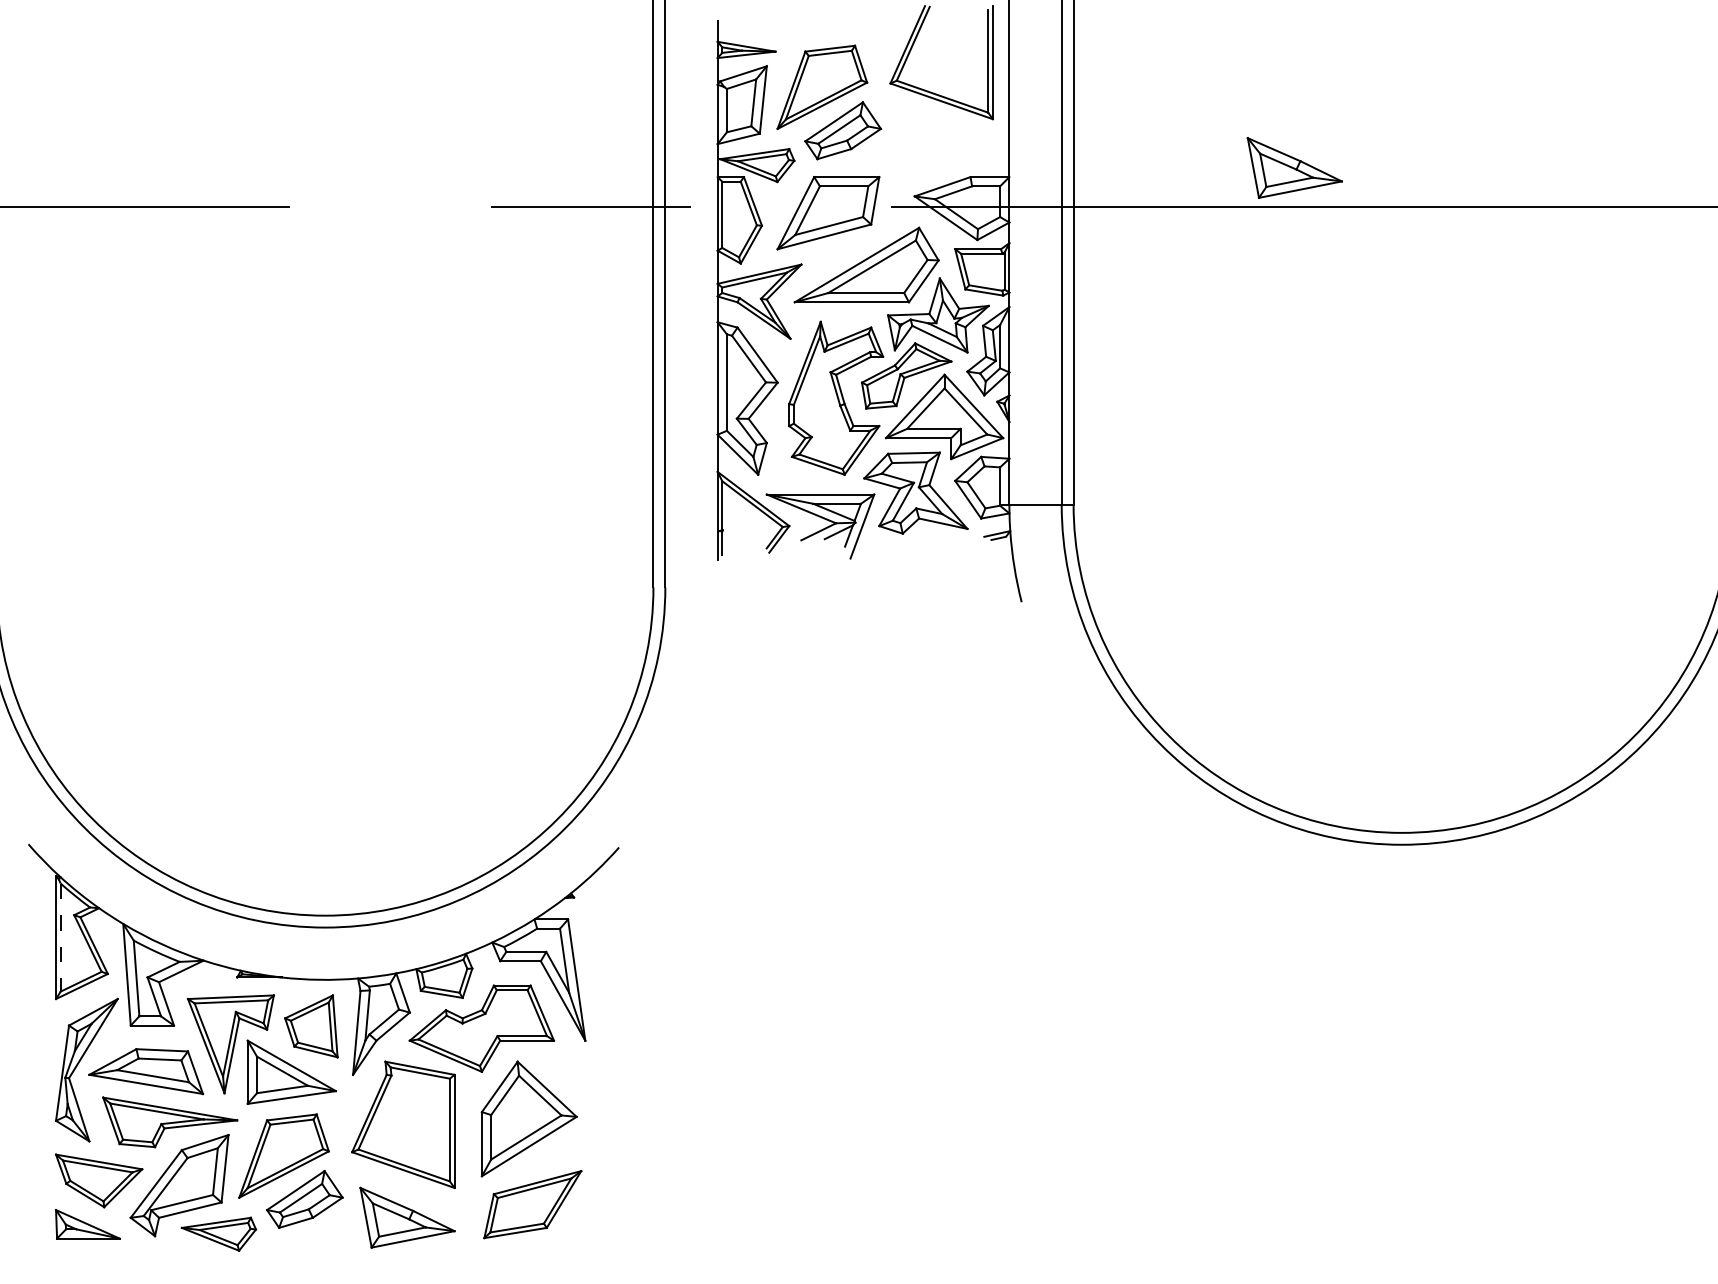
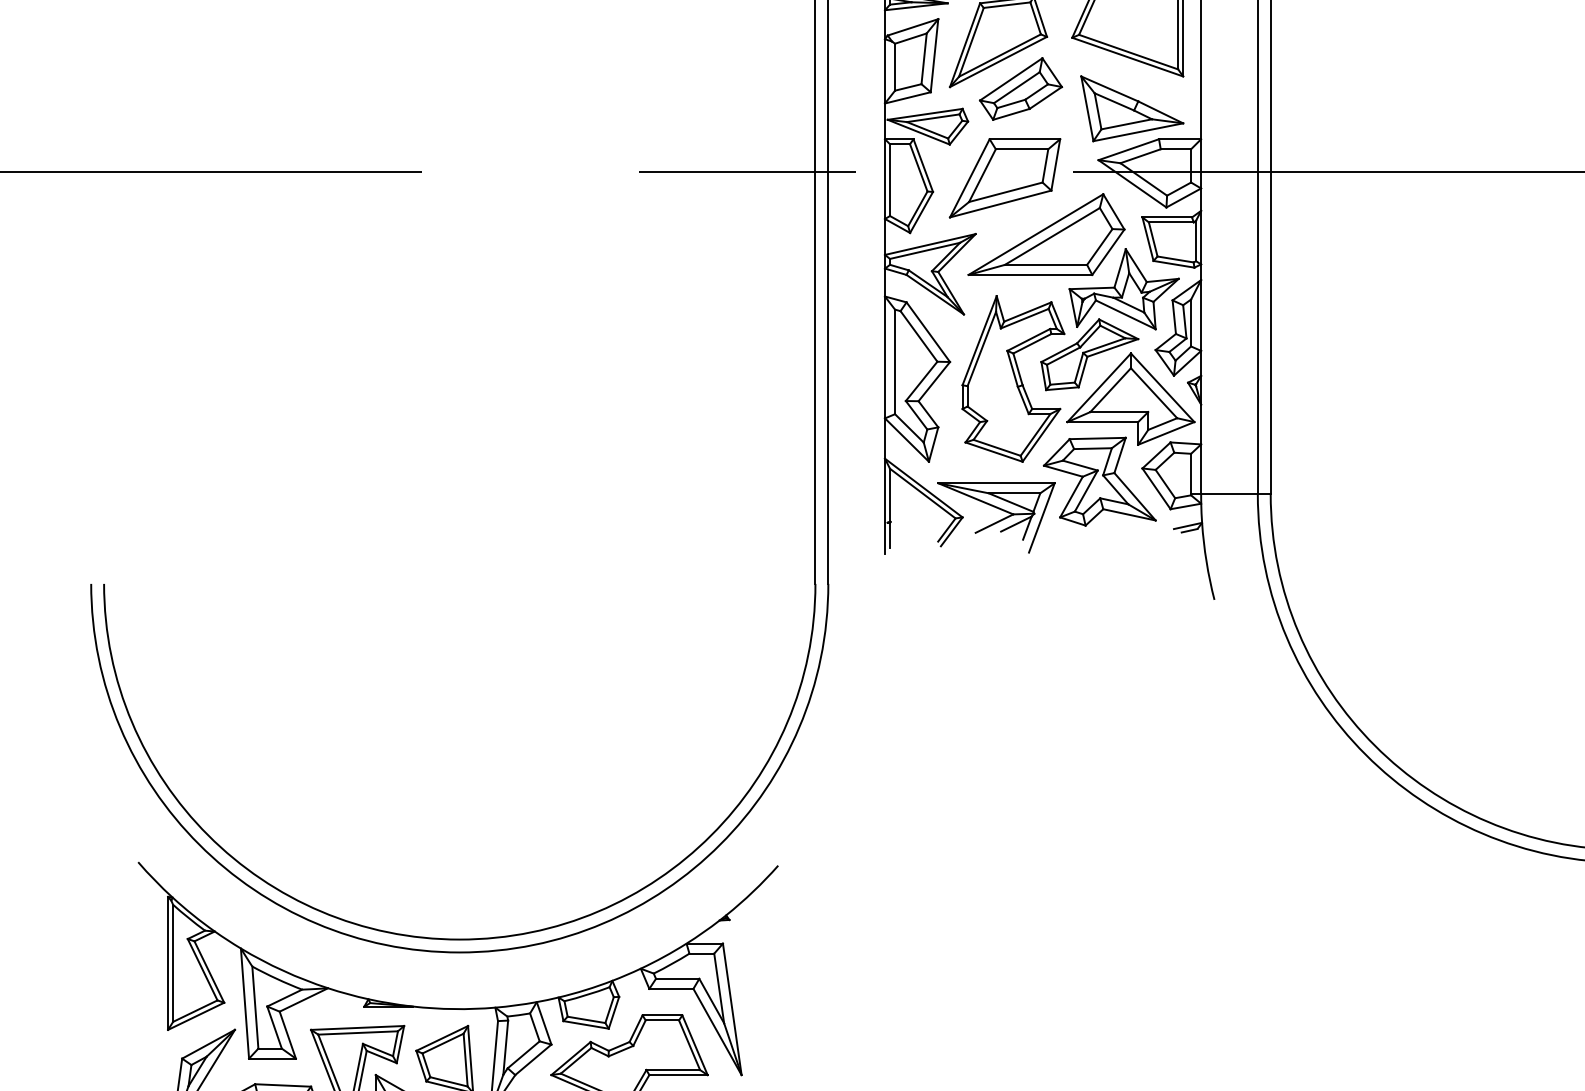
part: (1294, 167) -> (1131, 108), moved
line: (60, 938) -> (172, 964), dashed -> solid

